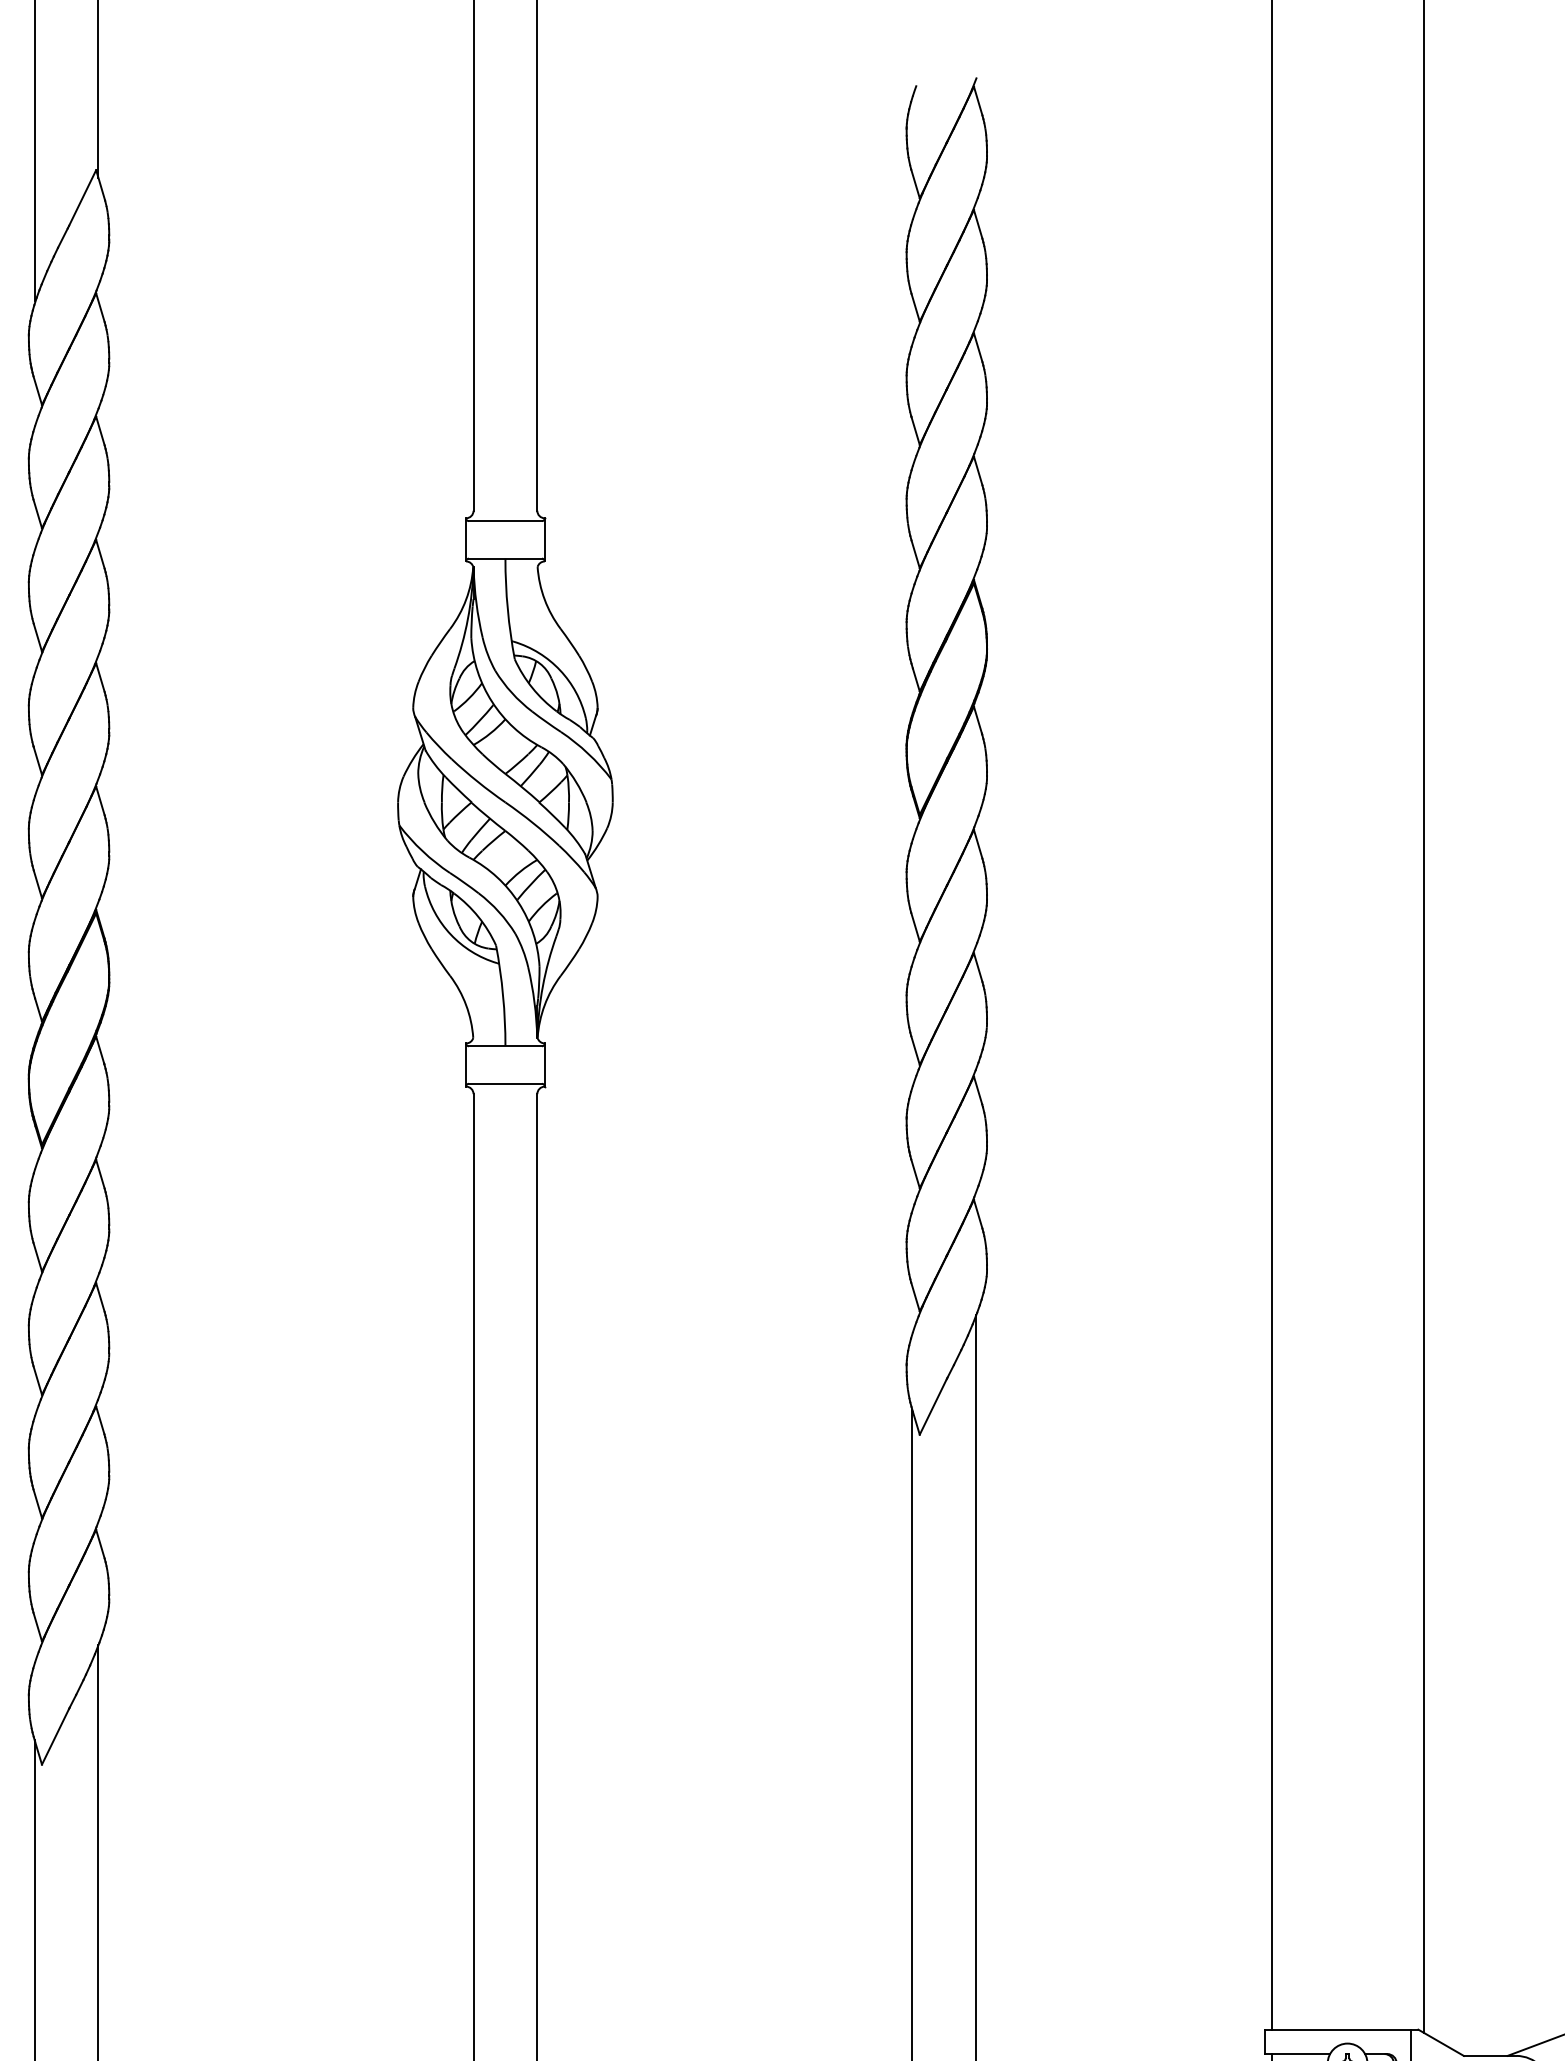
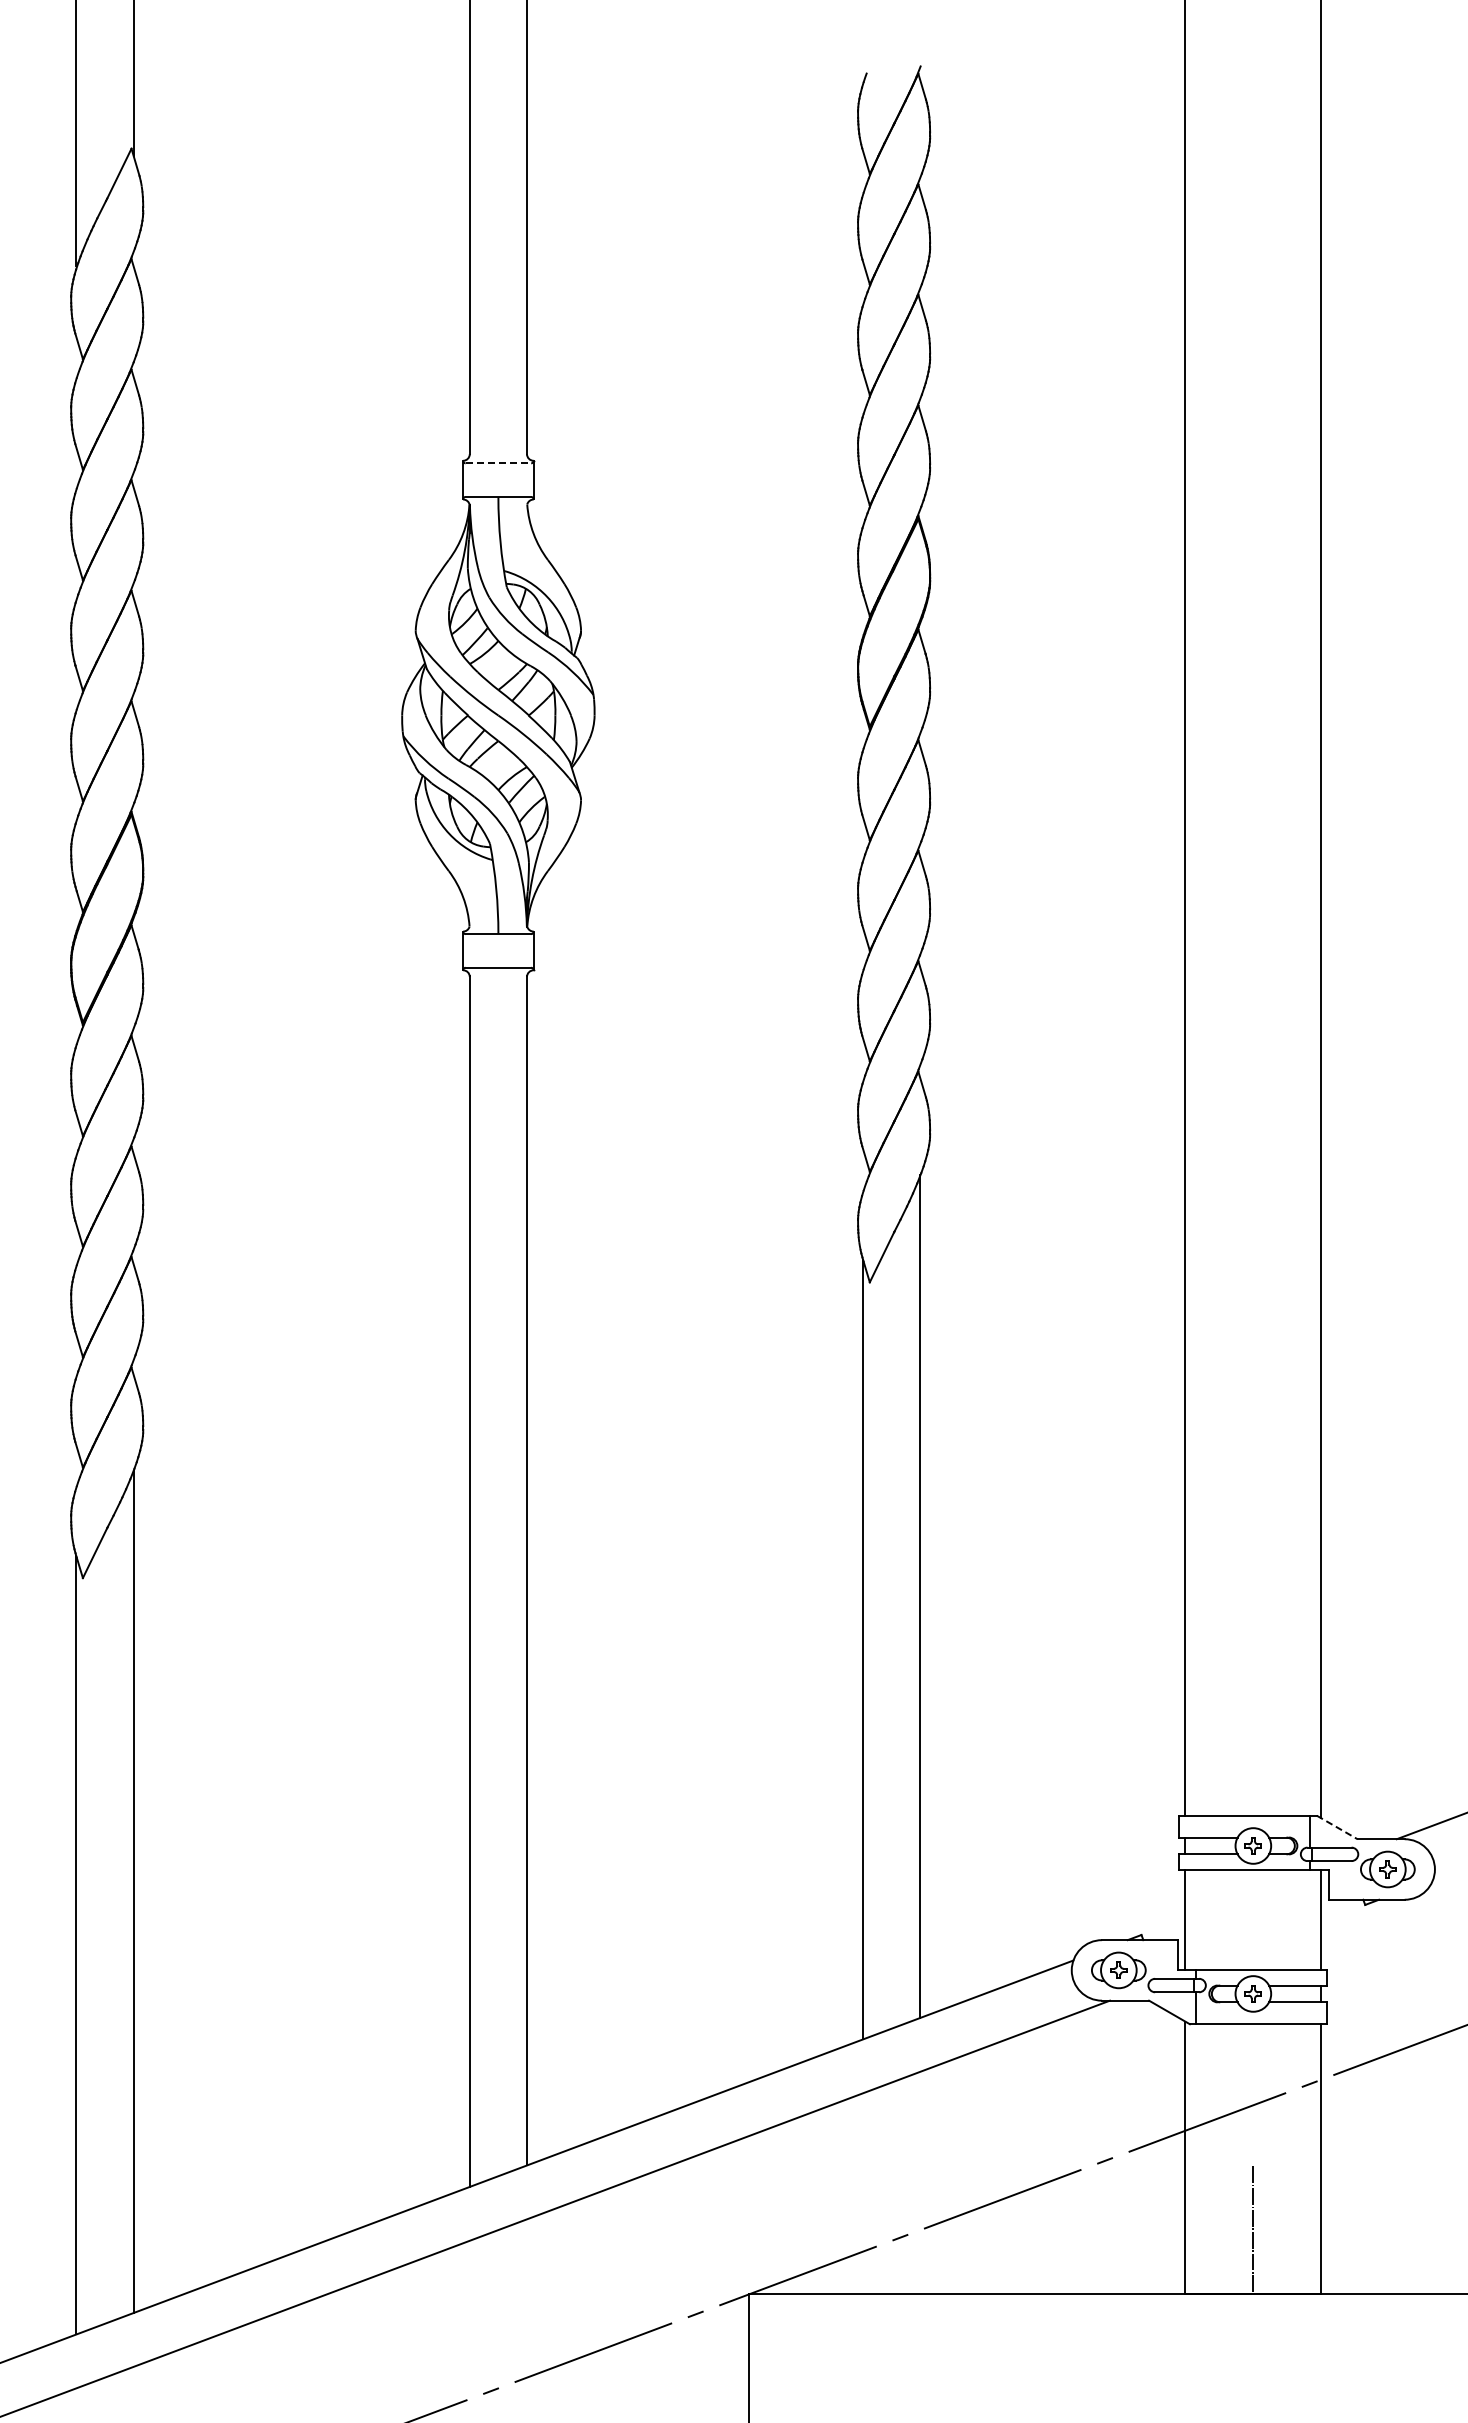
line: (505, 521) -> (498, 463), solid -> dashed
line: (1441, 2042) -> (1337, 1827), solid -> dashed

